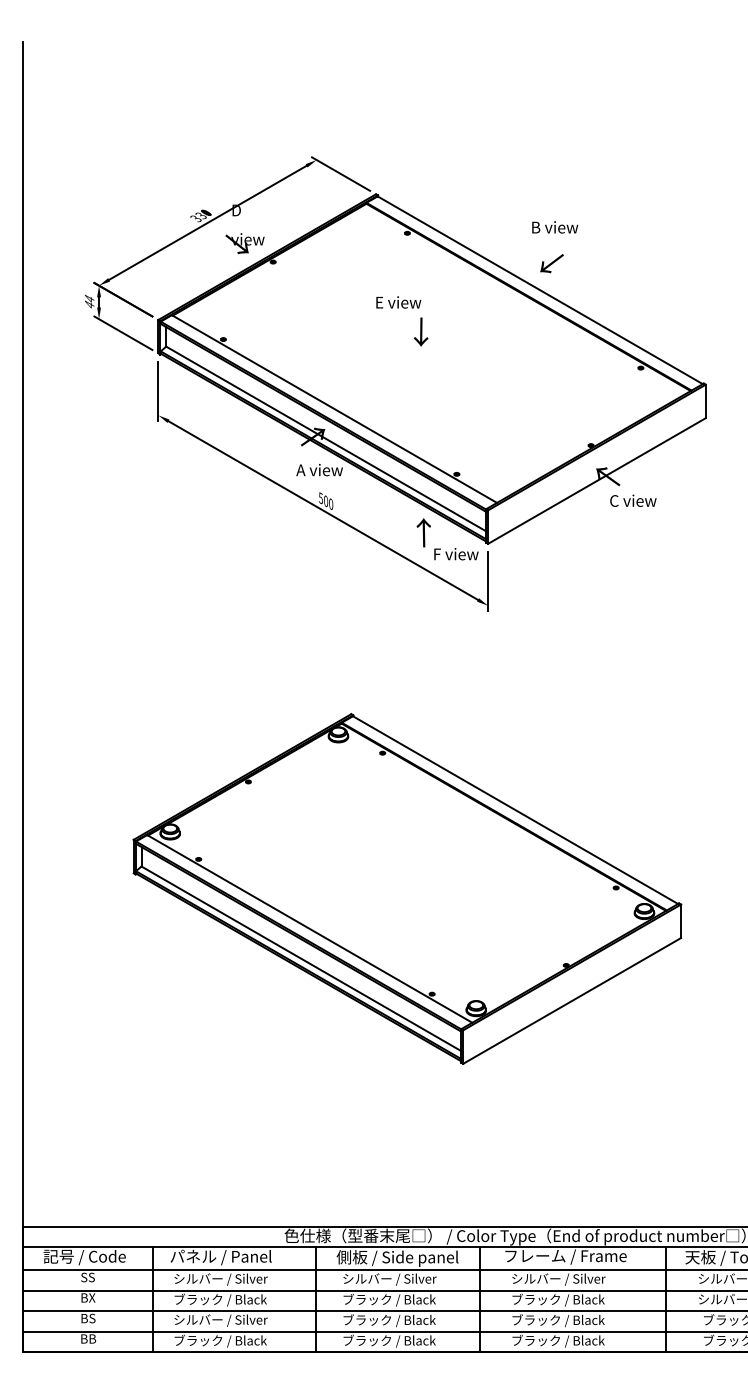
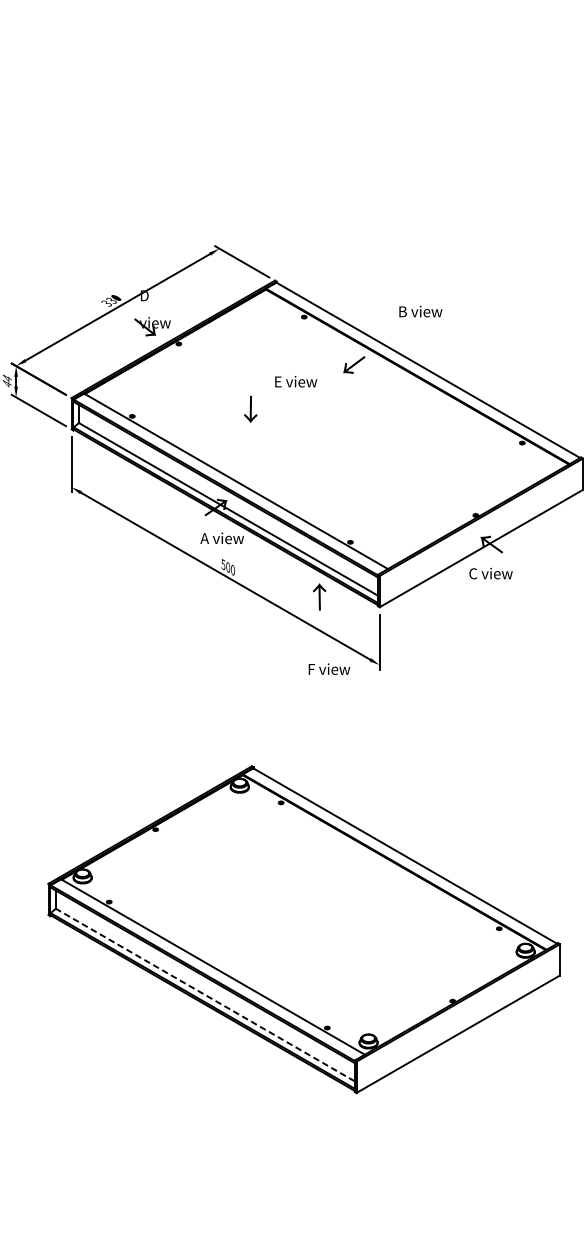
text: (555, 227) -> (421, 311), moved
text: (551, 263) -> (353, 364), moved
text: (421, 331) -> (251, 408), moved
text: (633, 500) -> (491, 573), moved
text: (456, 554) -> (329, 669), moved
line: (301, 958) -> (205, 994), solid -> dashed

